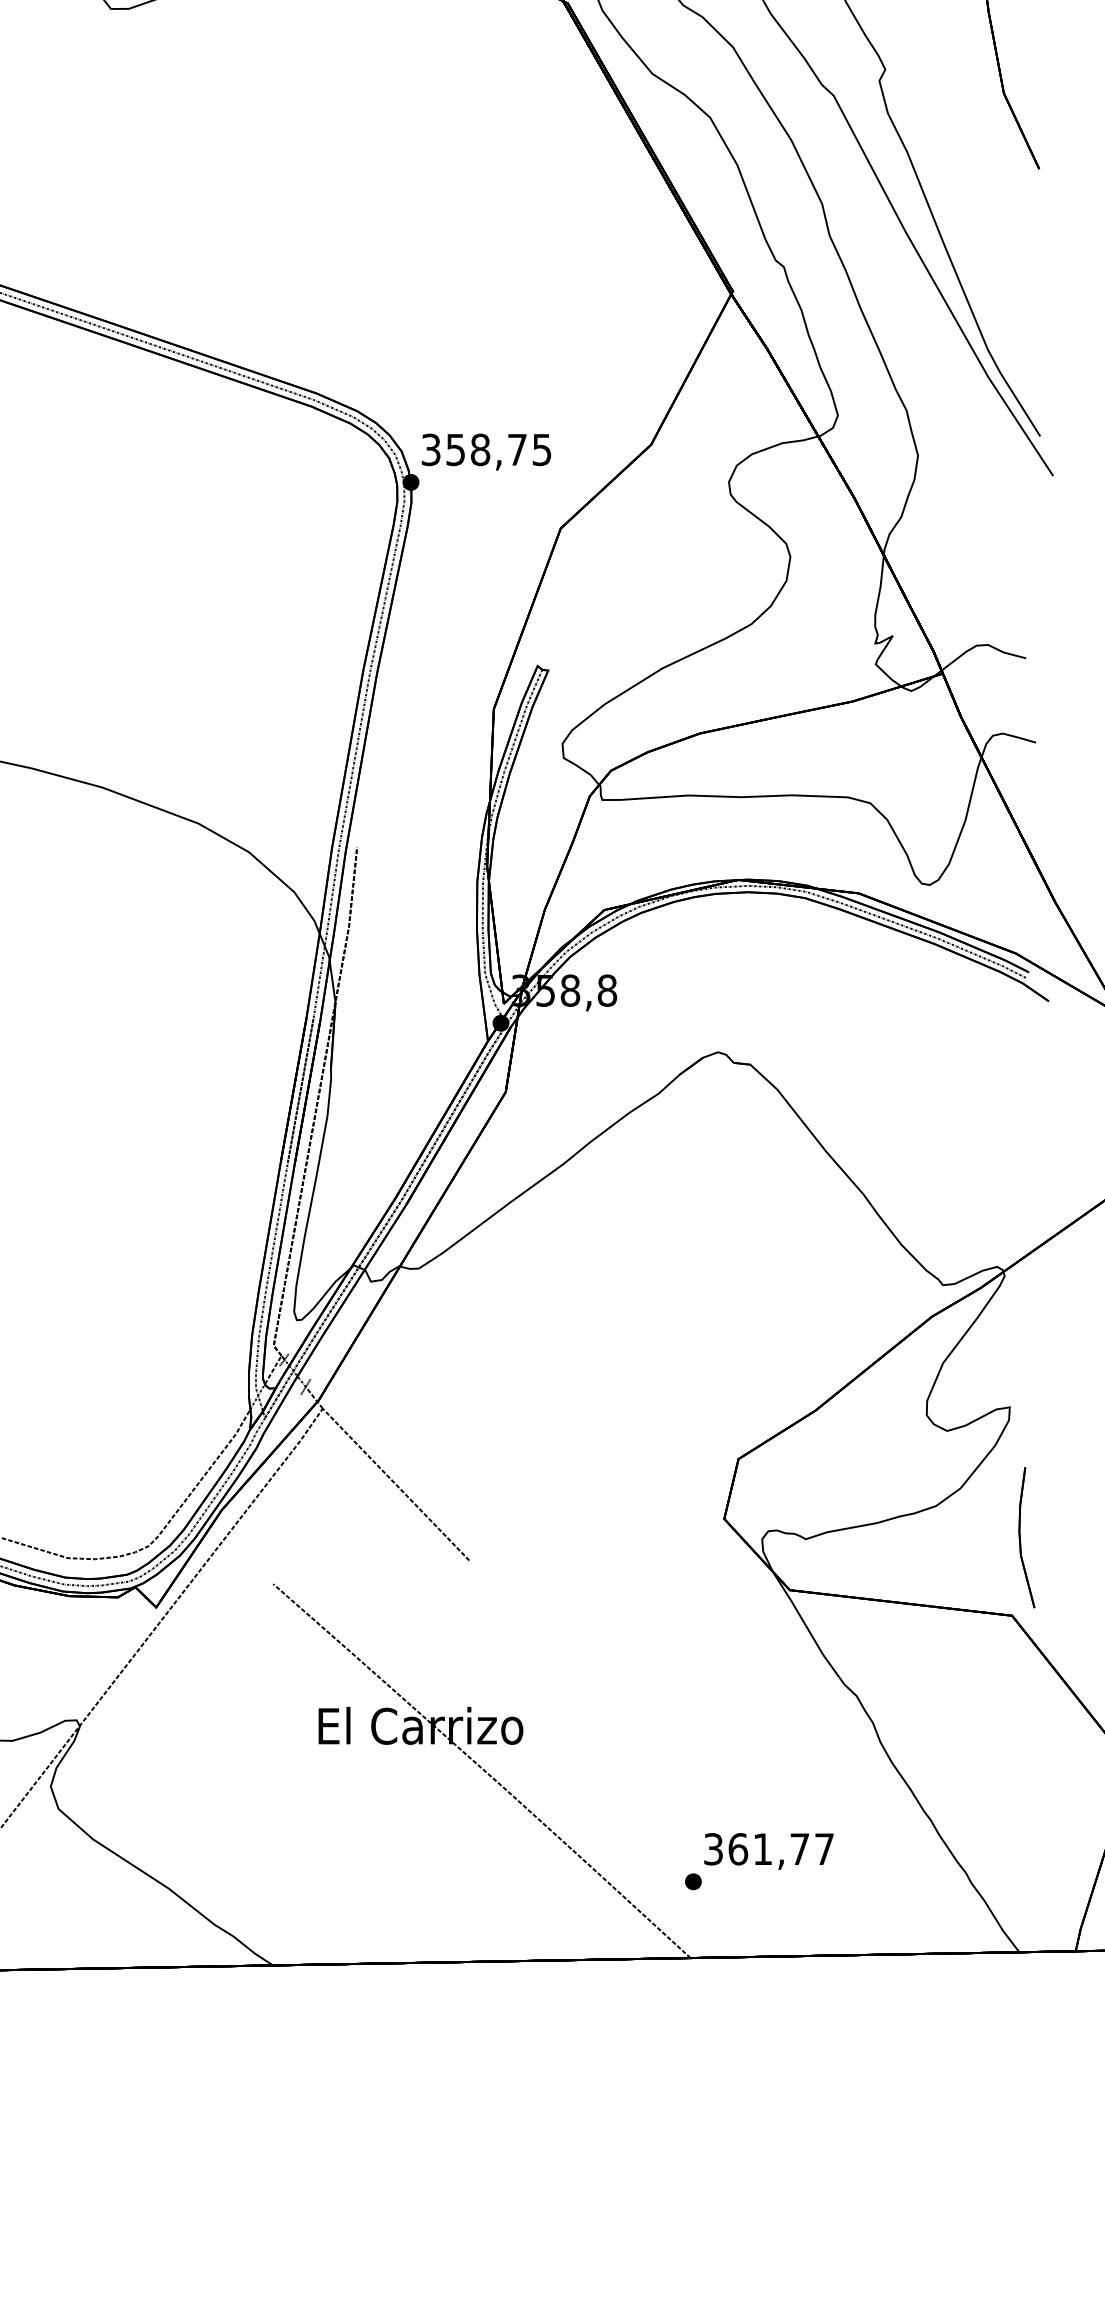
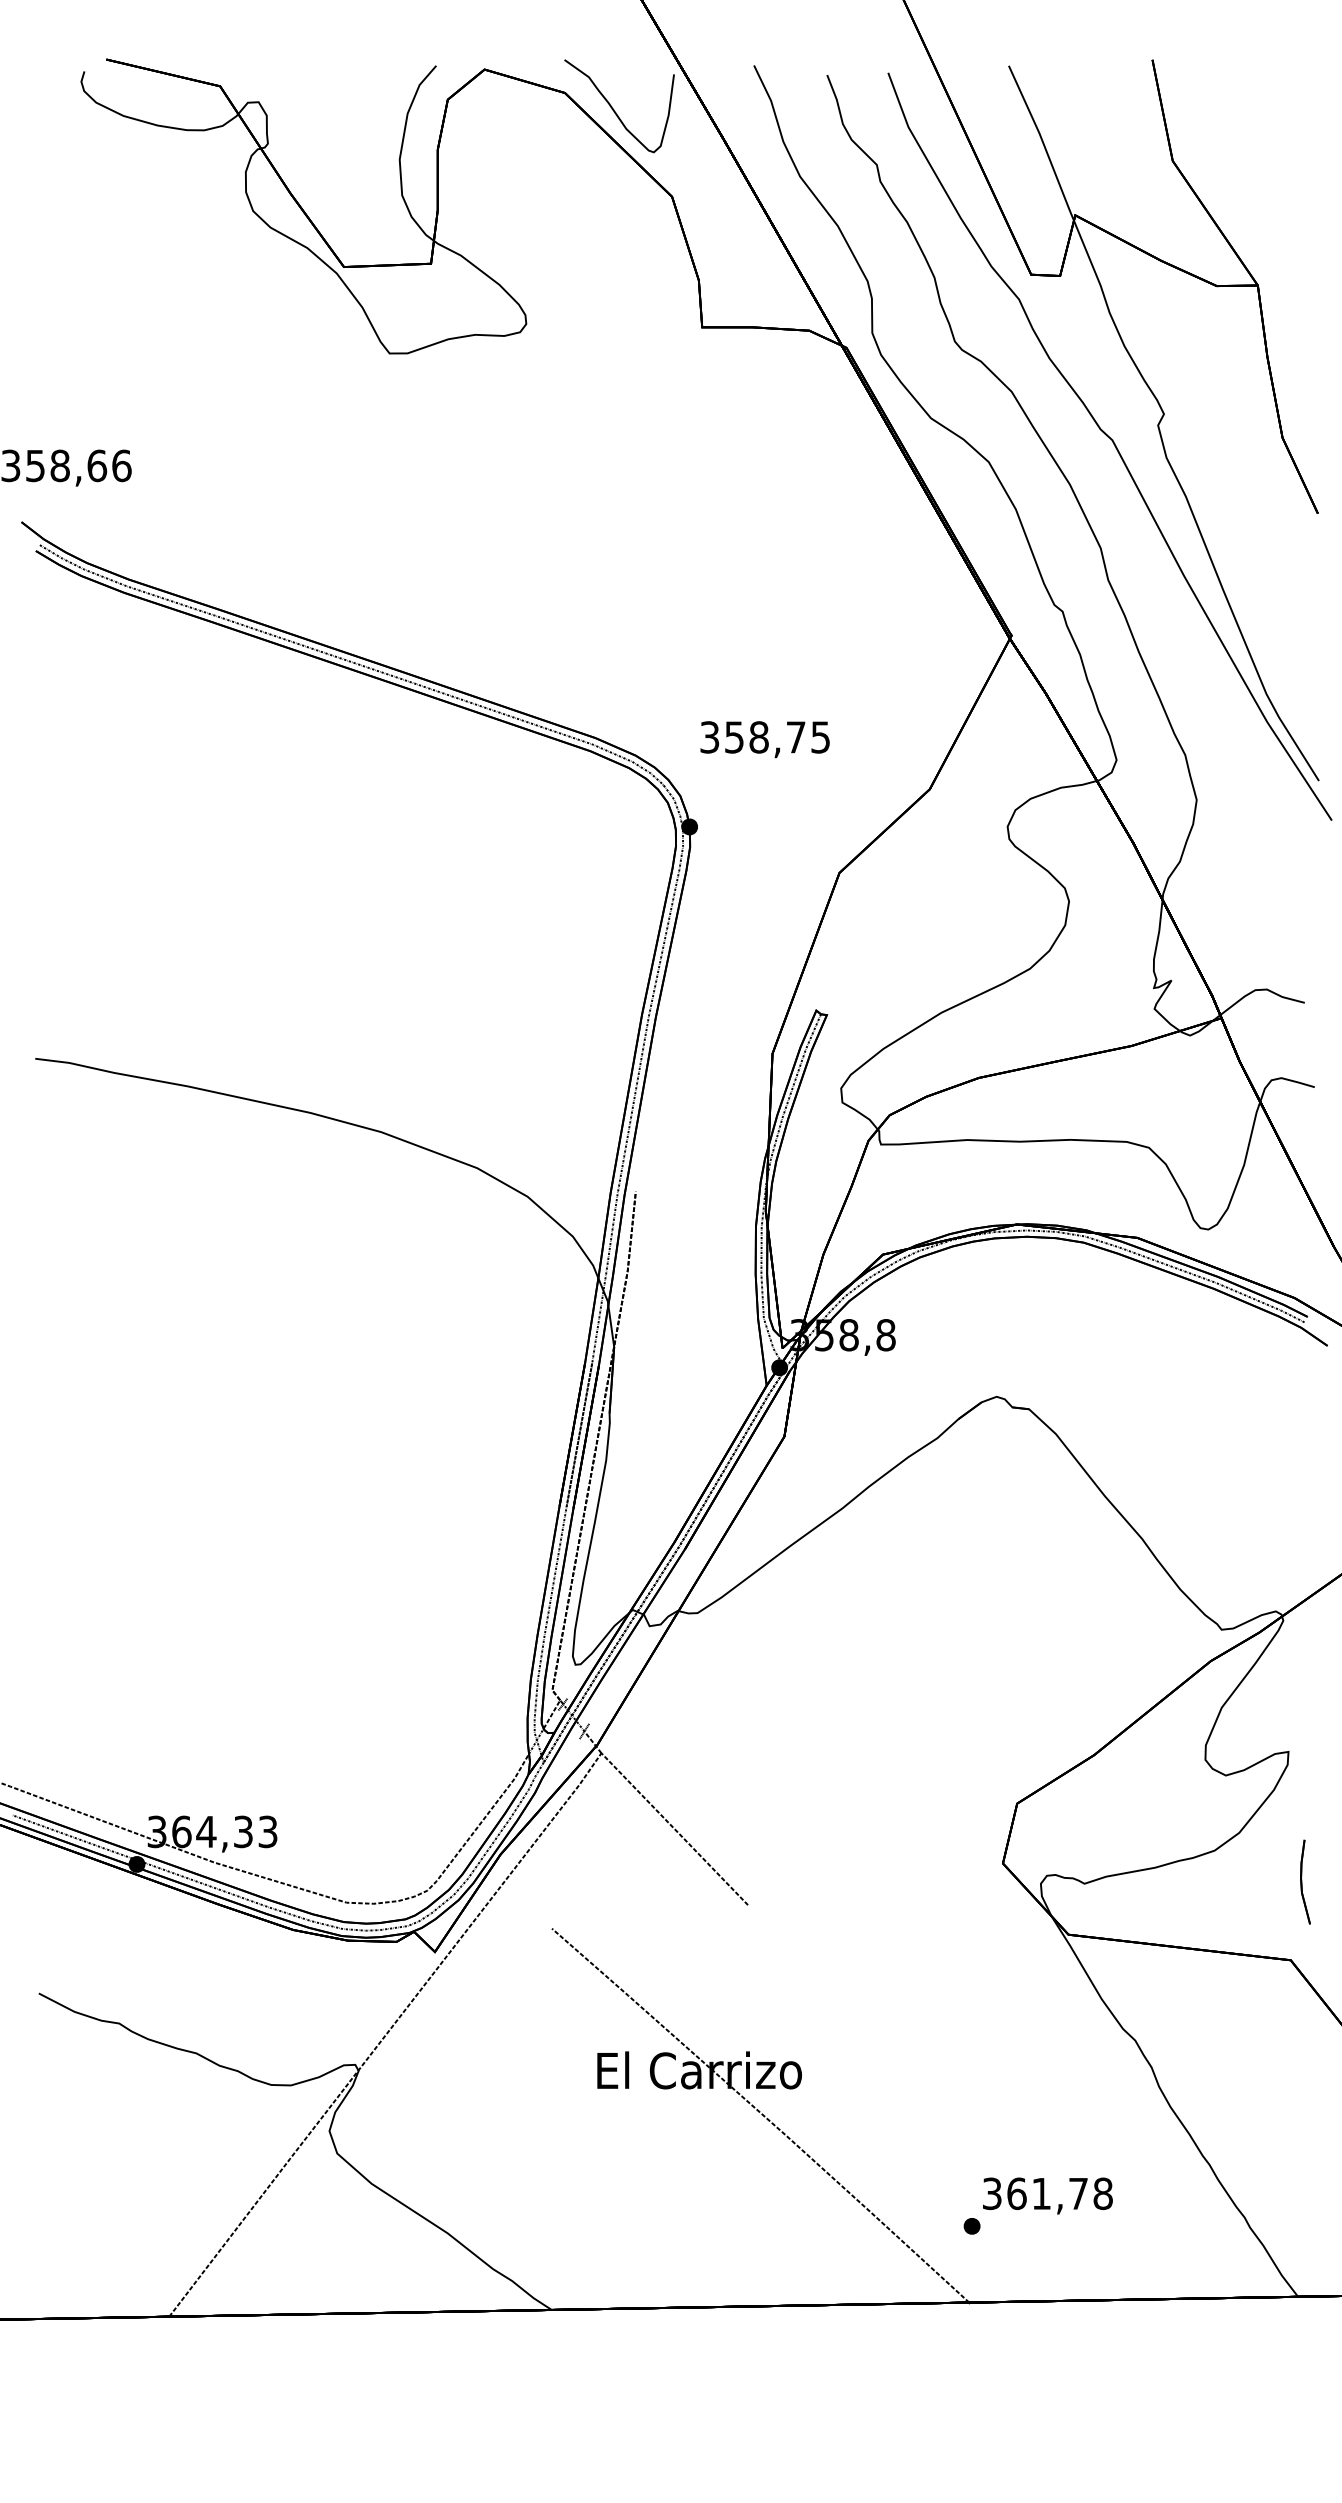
text: (485, 451) -> (764, 739), moved
part: (1026, 1536) -> (1305, 1881), size x0.6
text: (823, 1848) -> (1102, 2193), 361,77 -> 361,78

